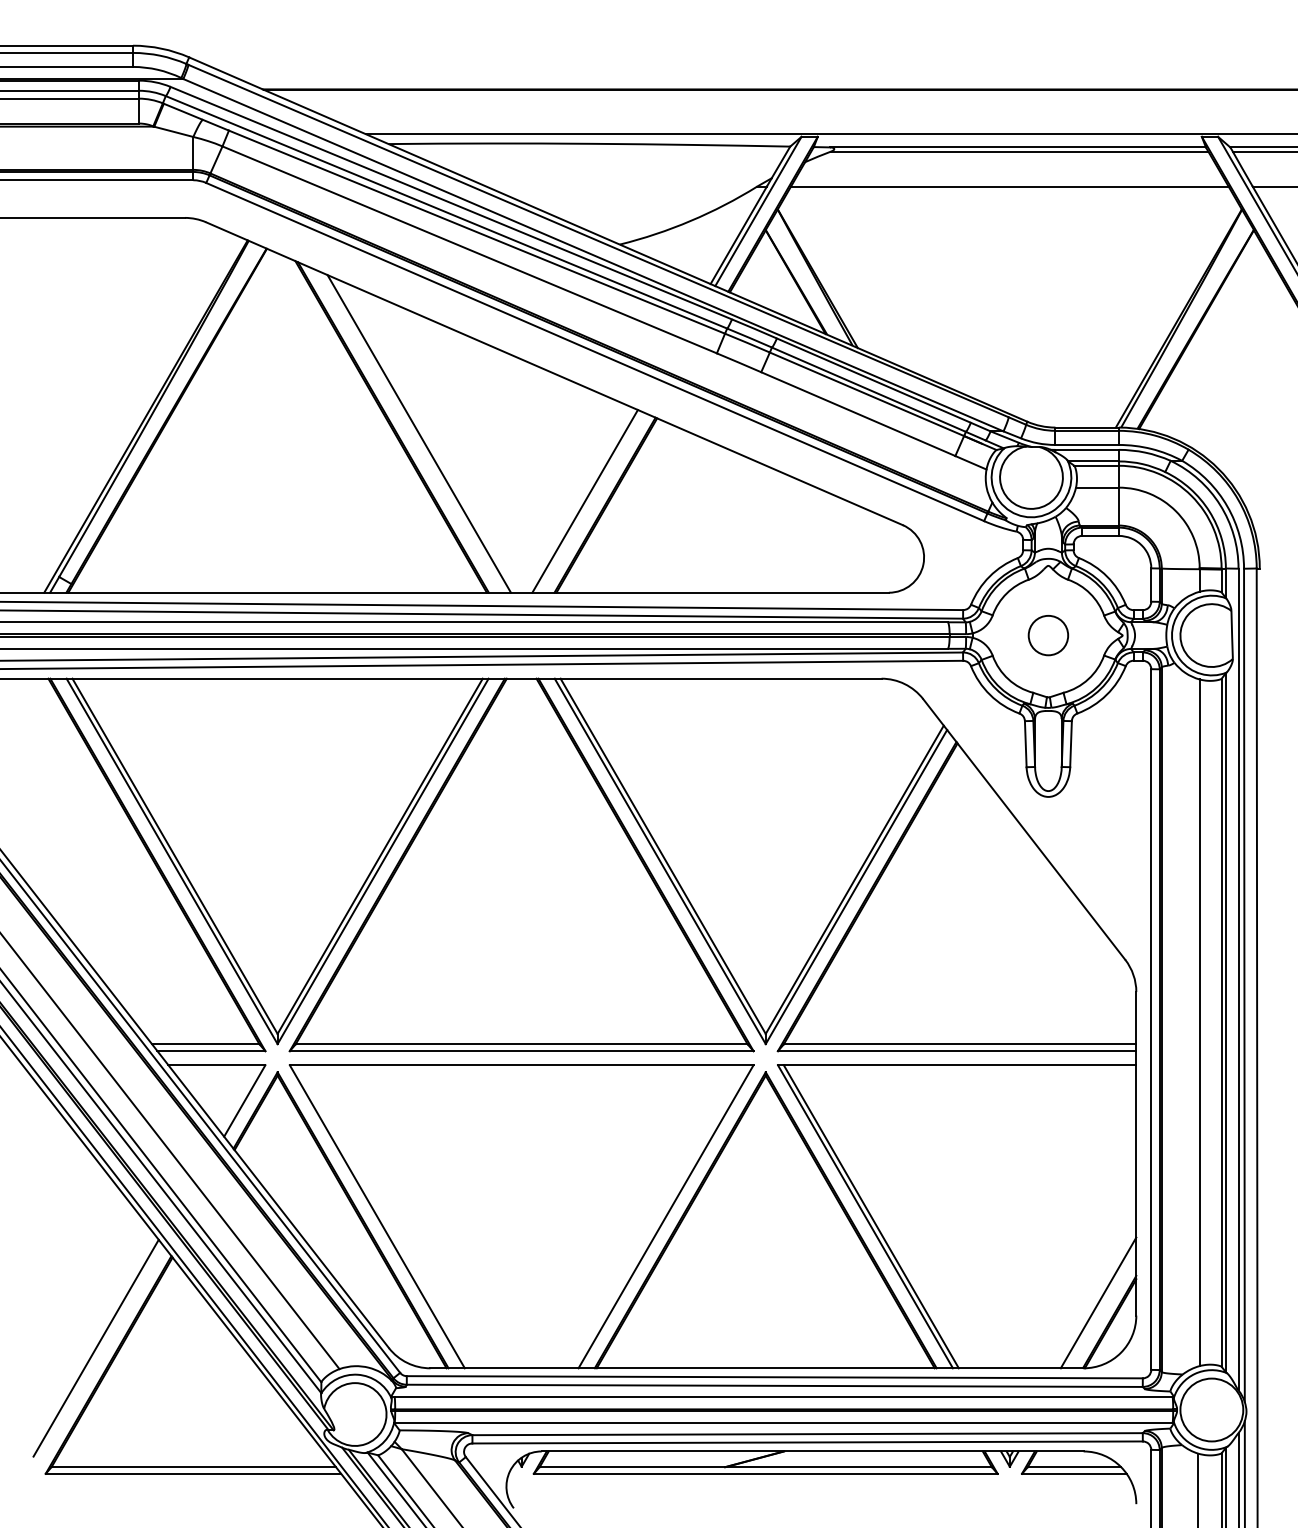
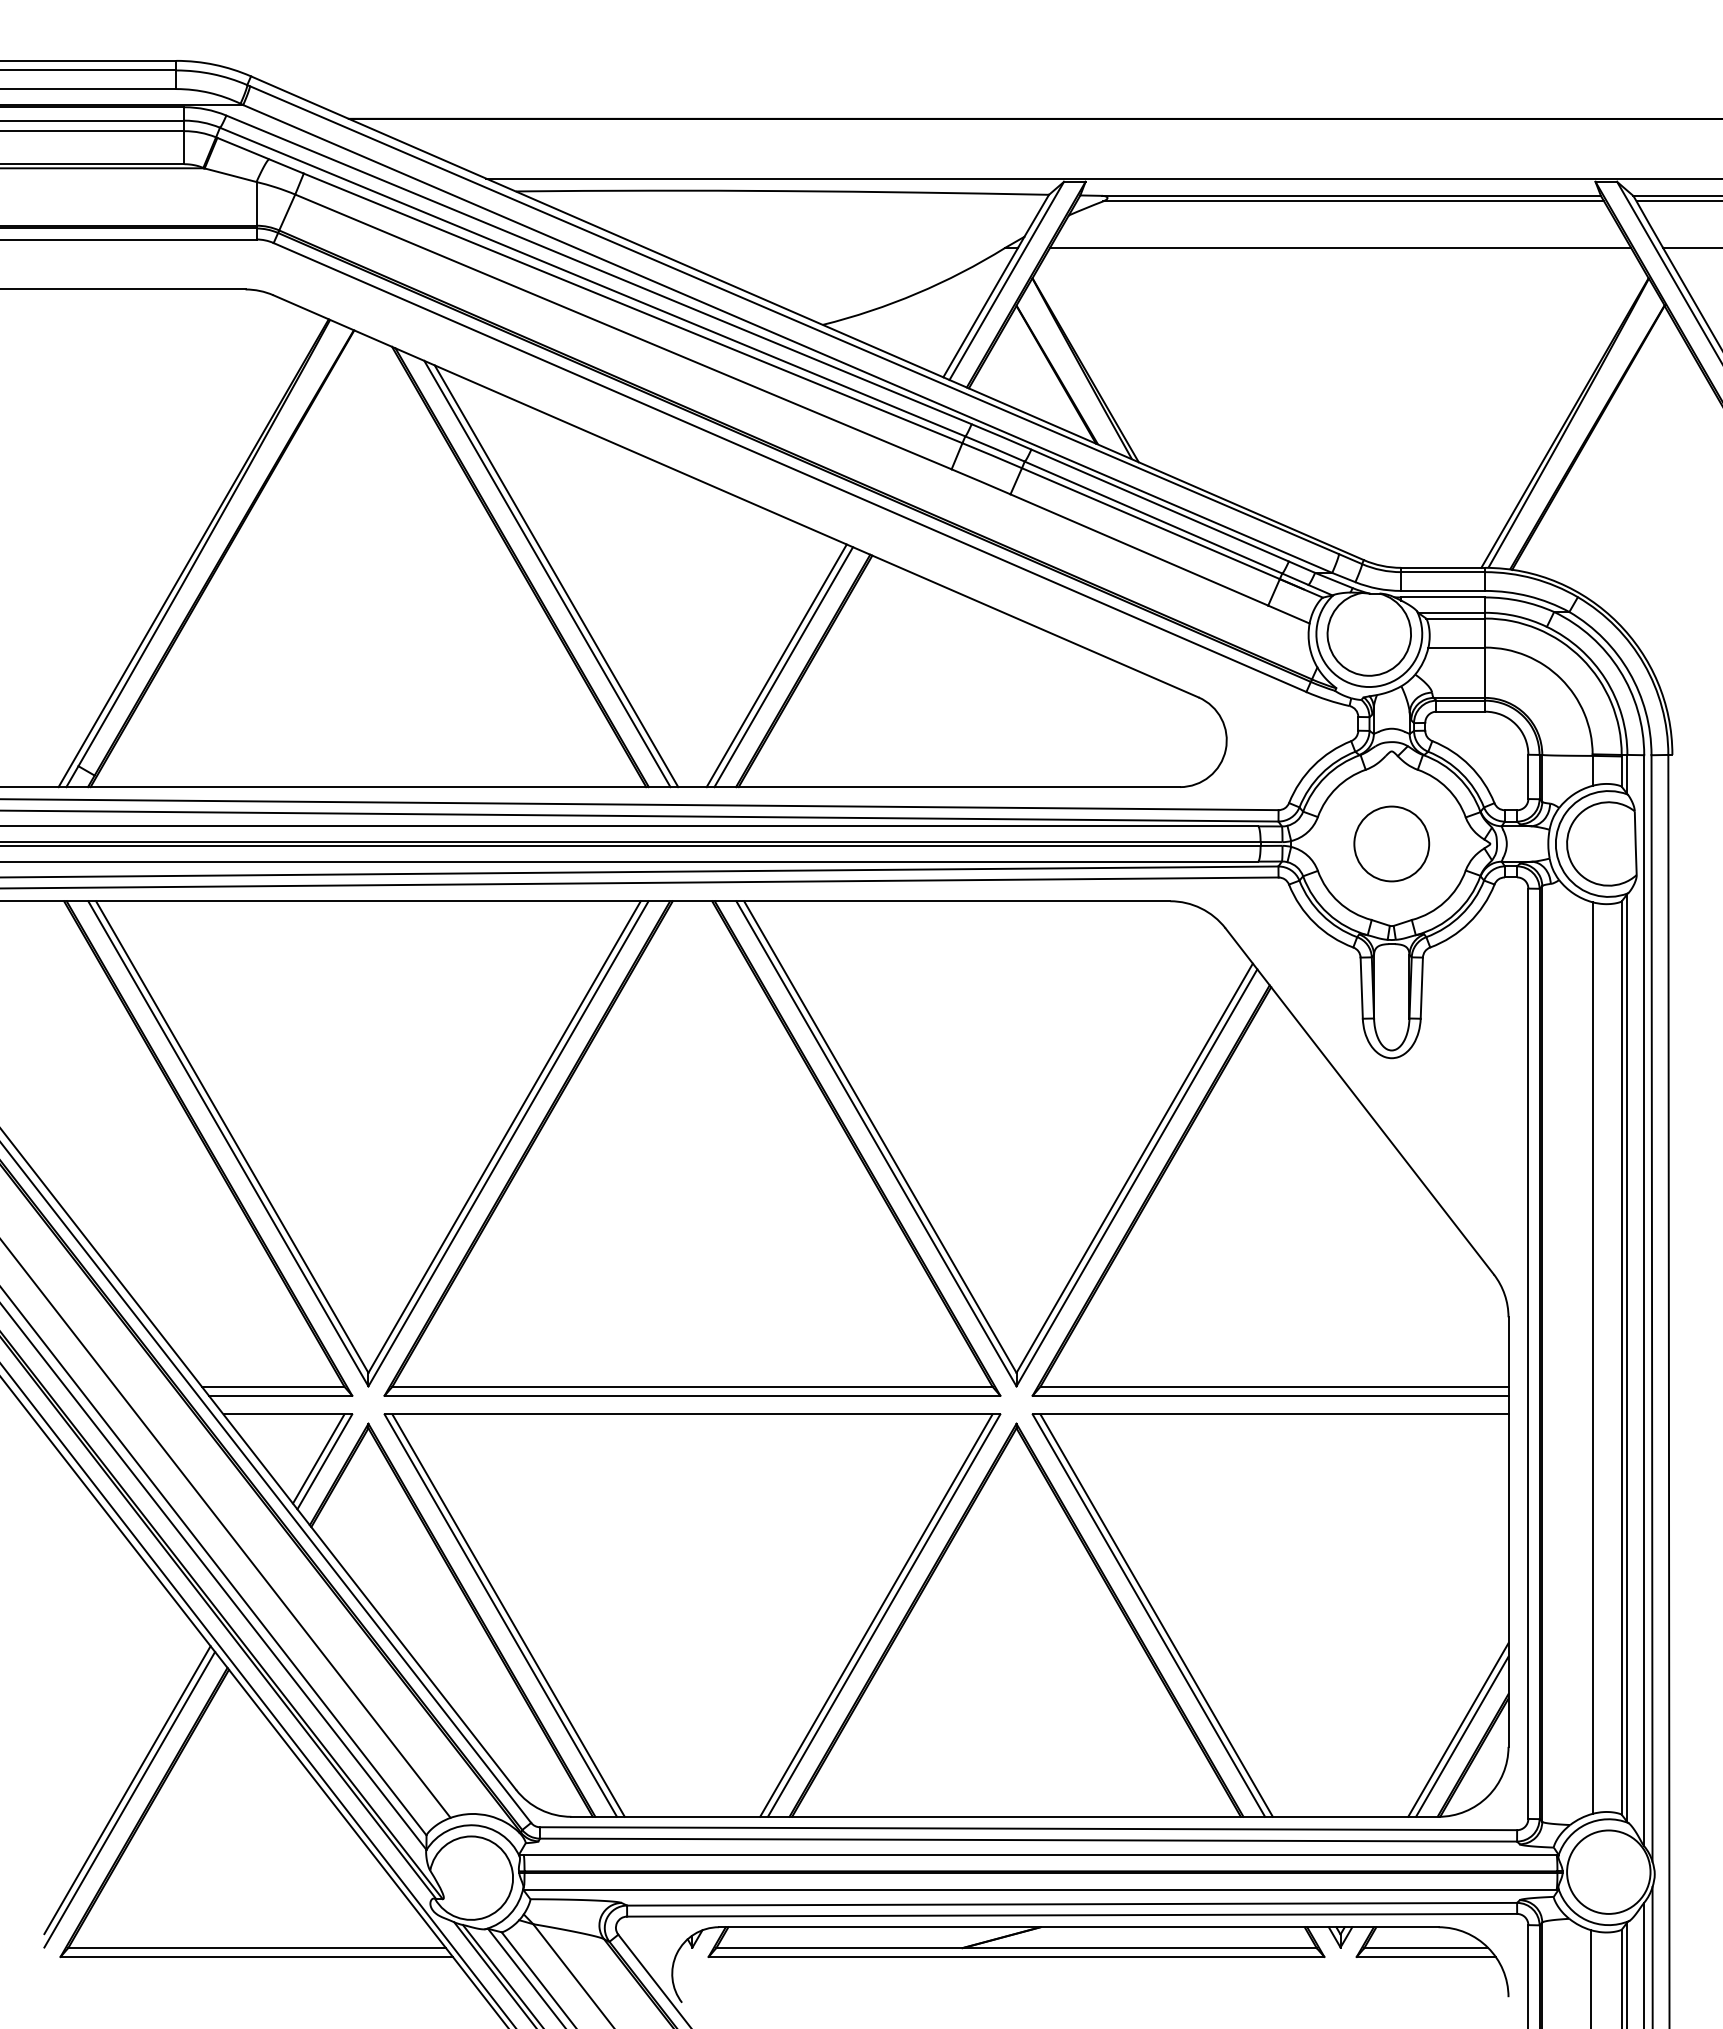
line: (412, 431) -> (547, 573), added
line: (590, 502) -> (783, 667), added
circle: (1048, 635) -> (1391, 843), size x1.43
line: (240, 1098) -> (318, 1458), added
line: (383, 1216) -> (508, 1615), added
line: (660, 1216) -> (876, 1615), added
line: (1101, 1307) -> (1462, 1736), added
line: (97, 1355) -> (129, 1799), added

